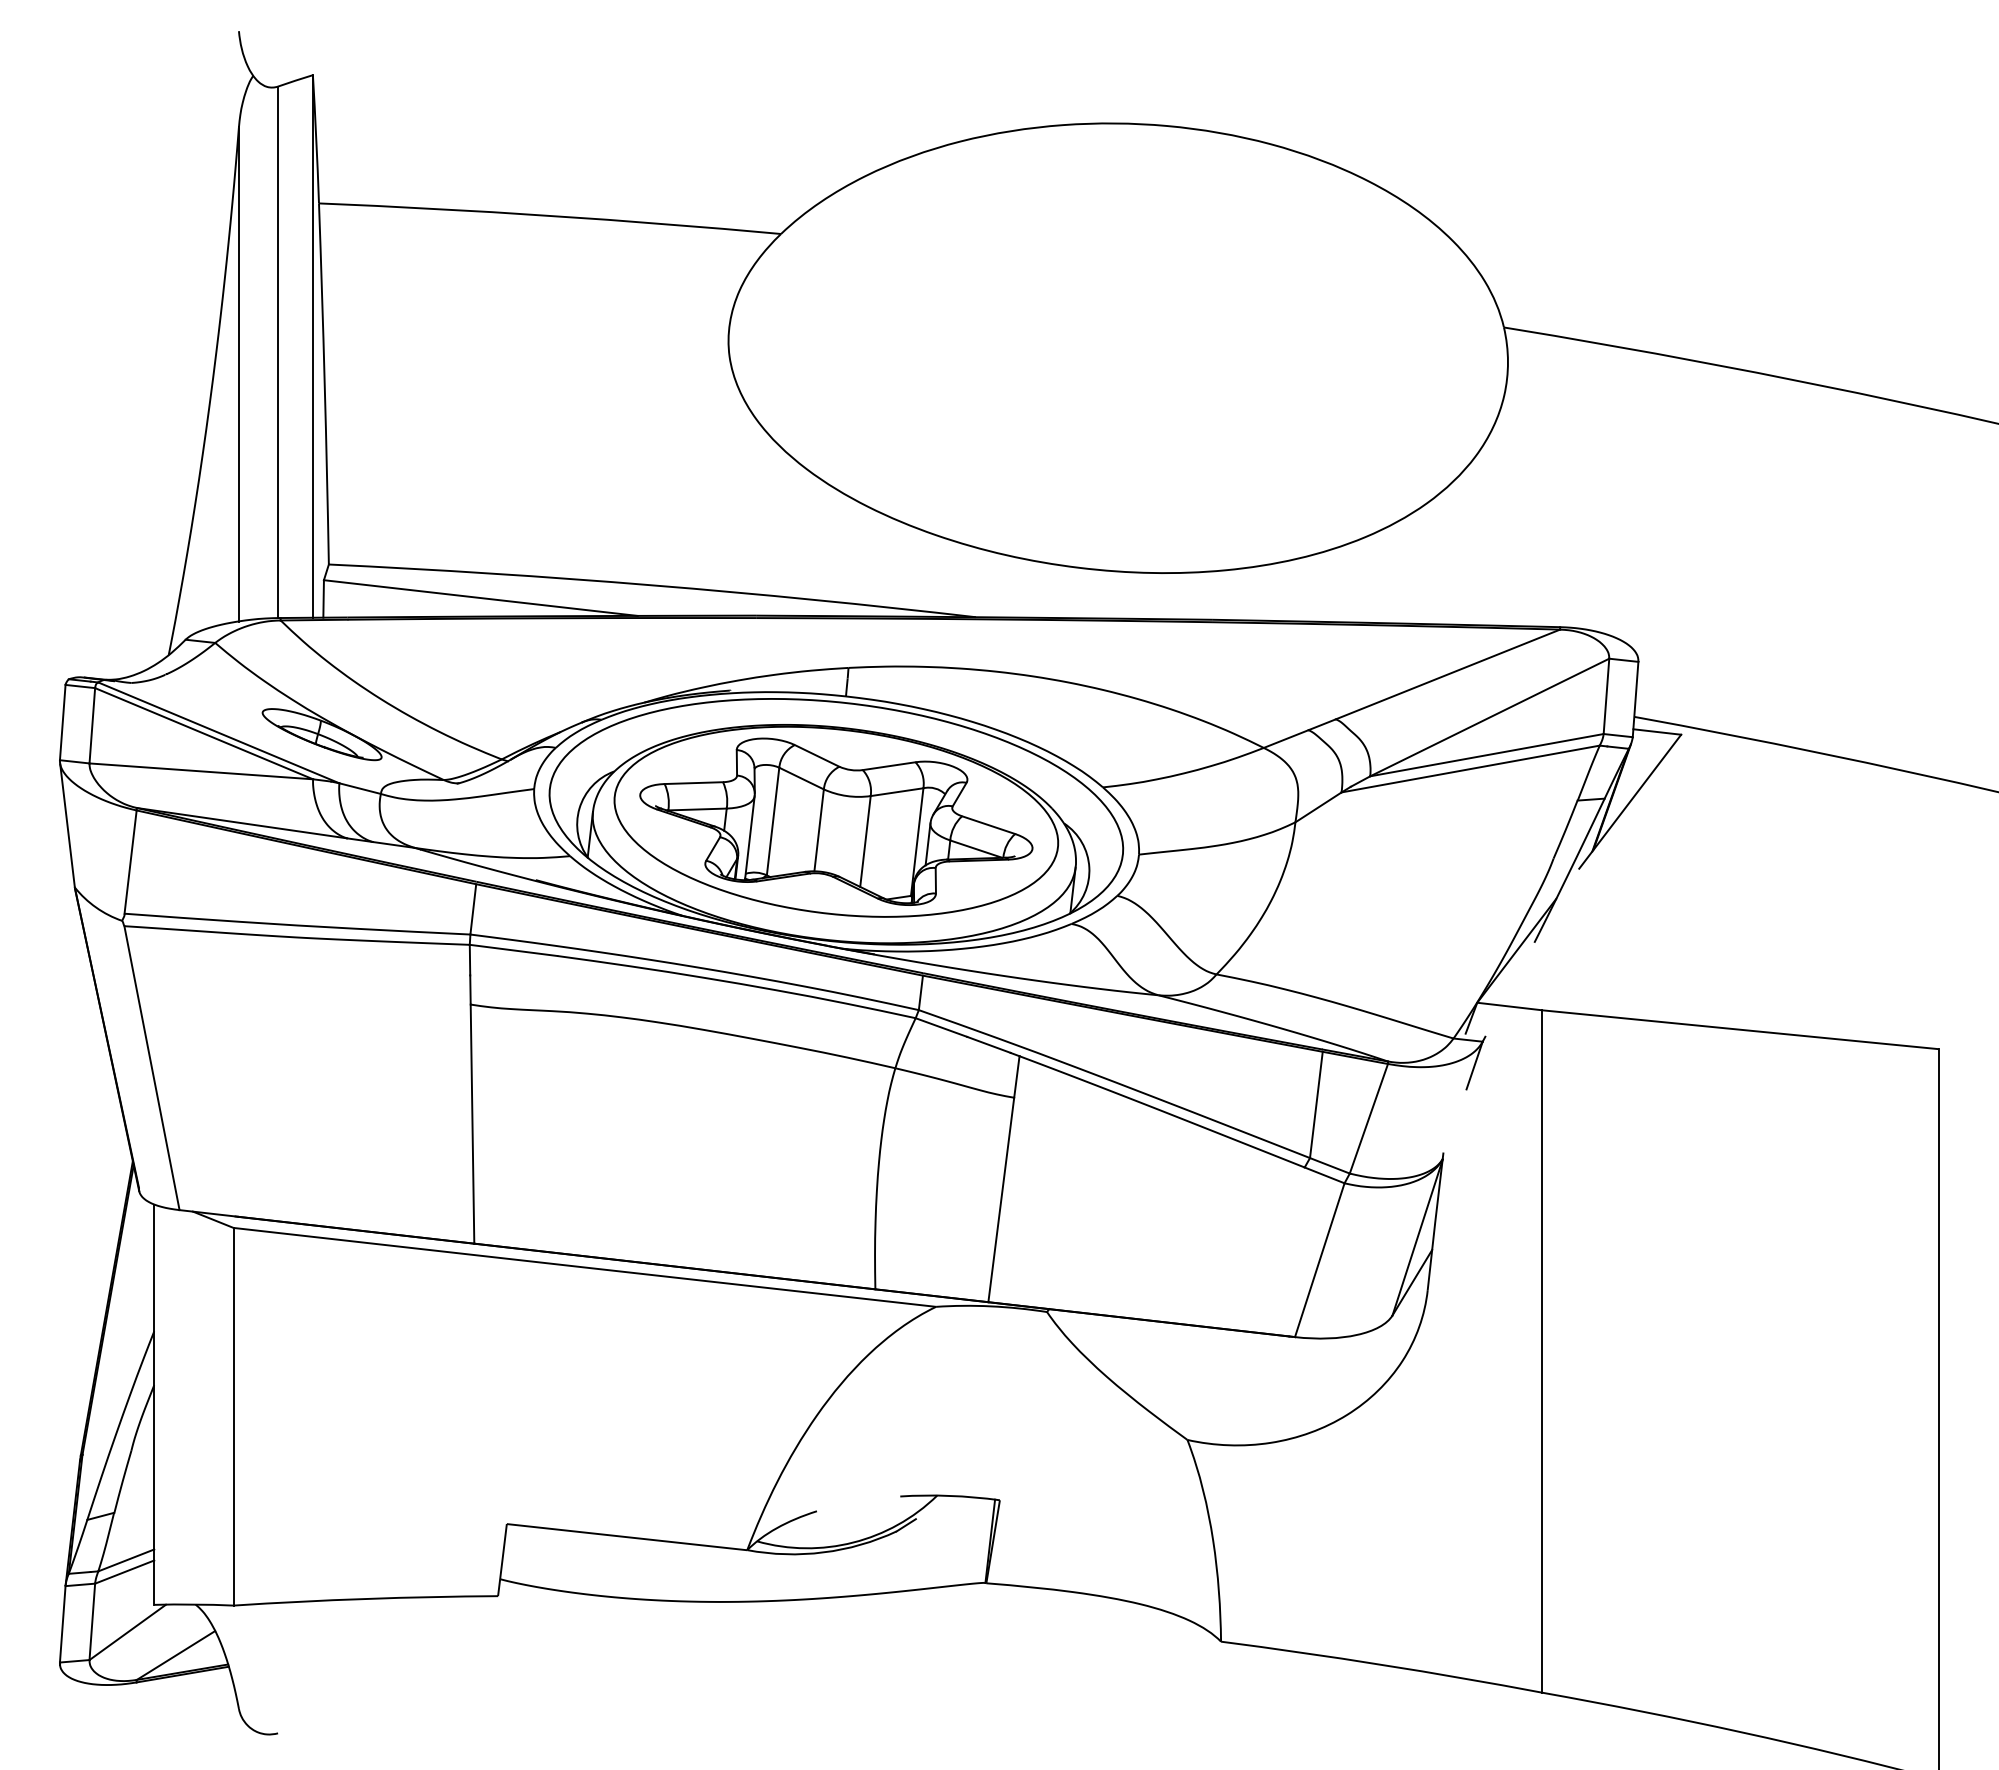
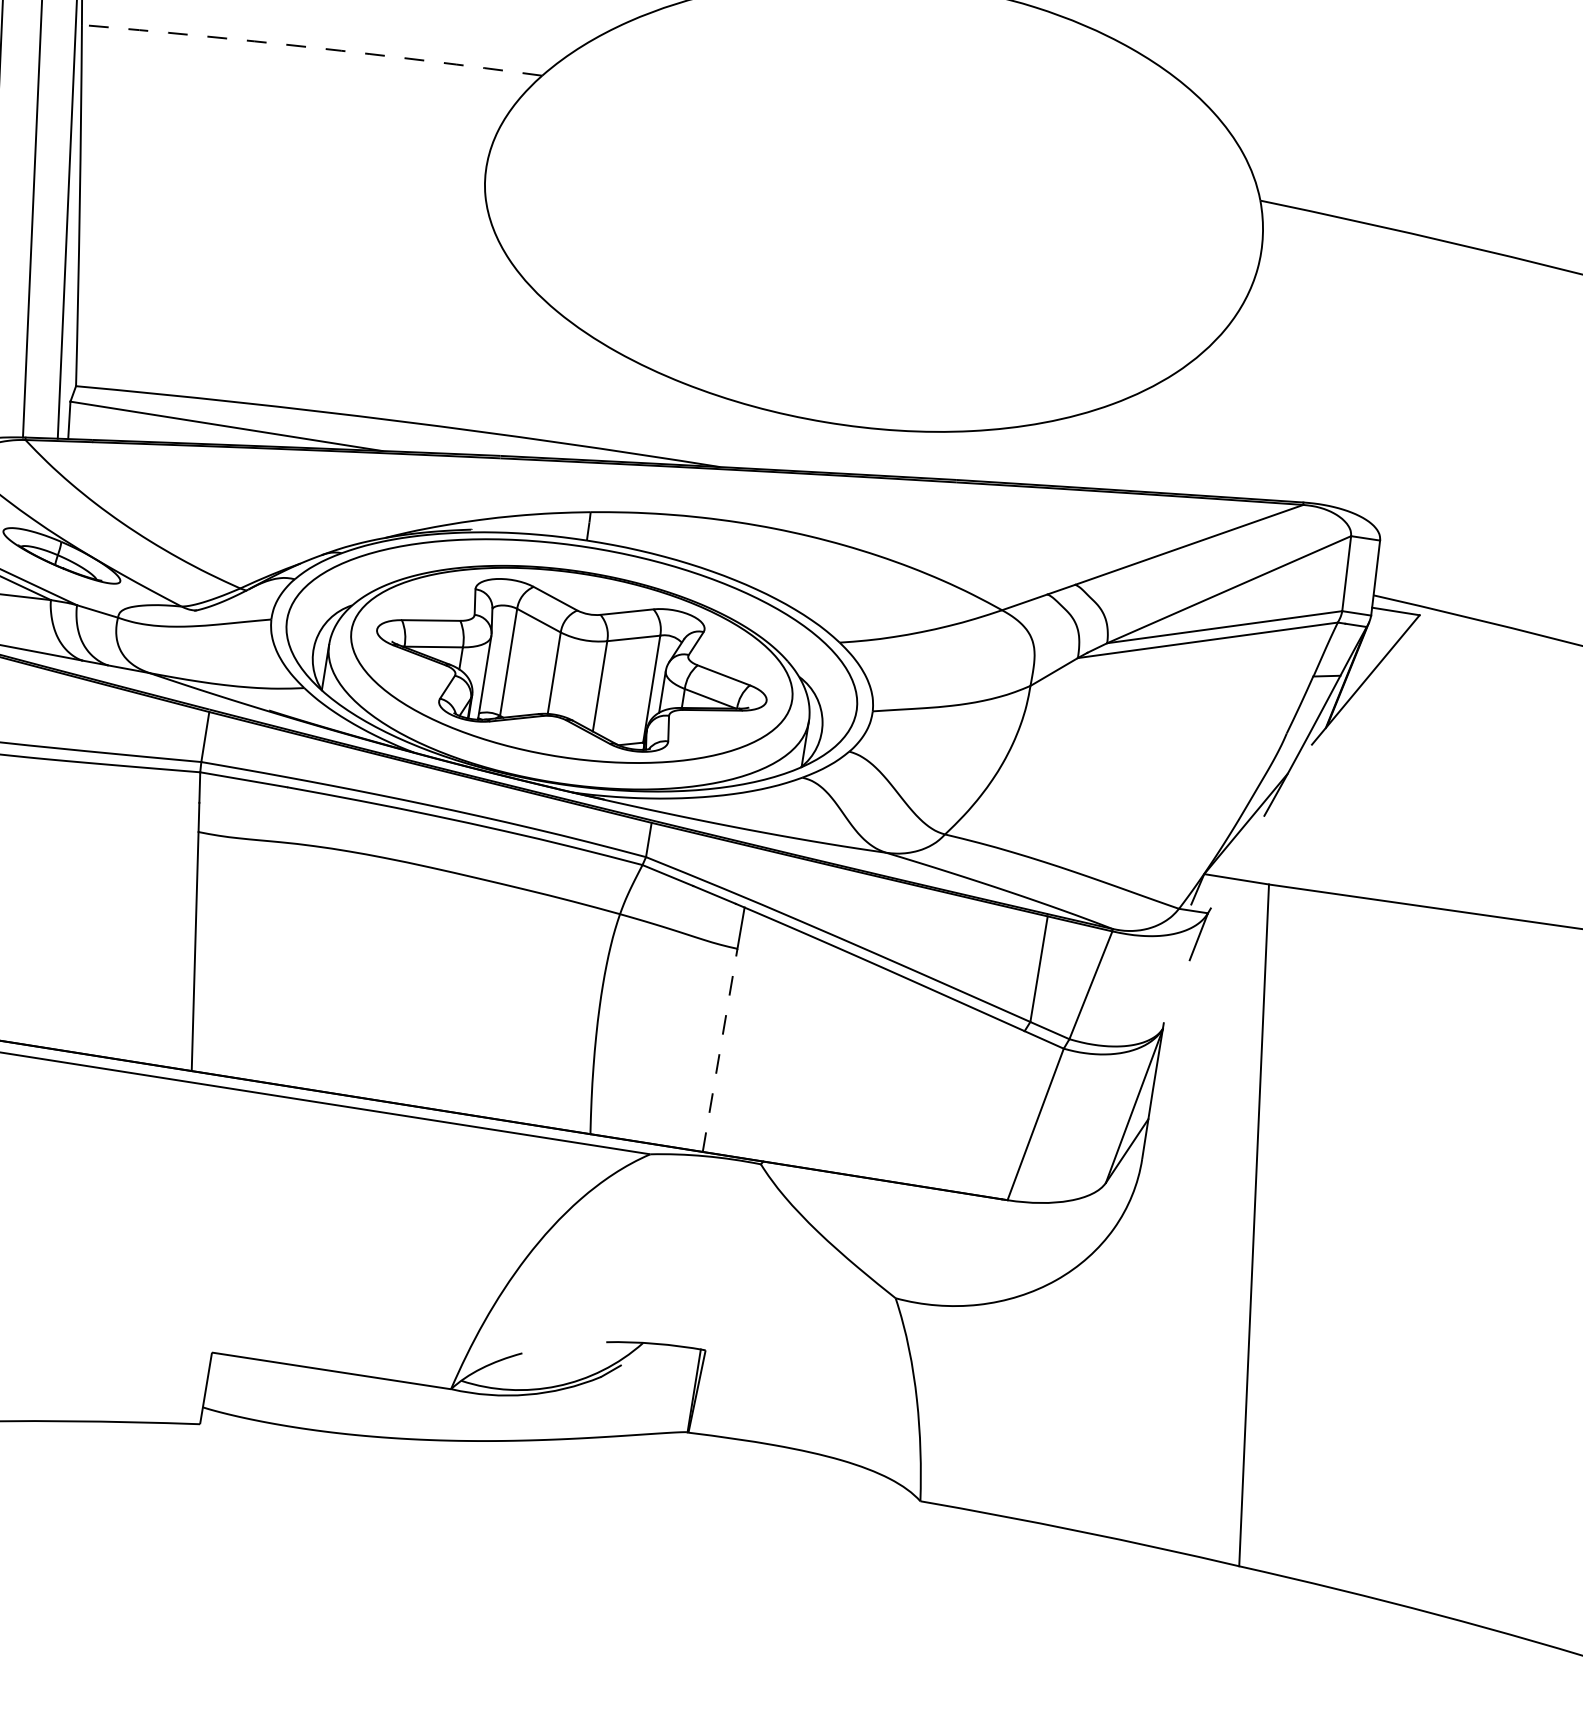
arc: (550, 215) -> (312, 47), solid -> dashed
line: (1001, 1199) -> (720, 1049), solid -> dashed

